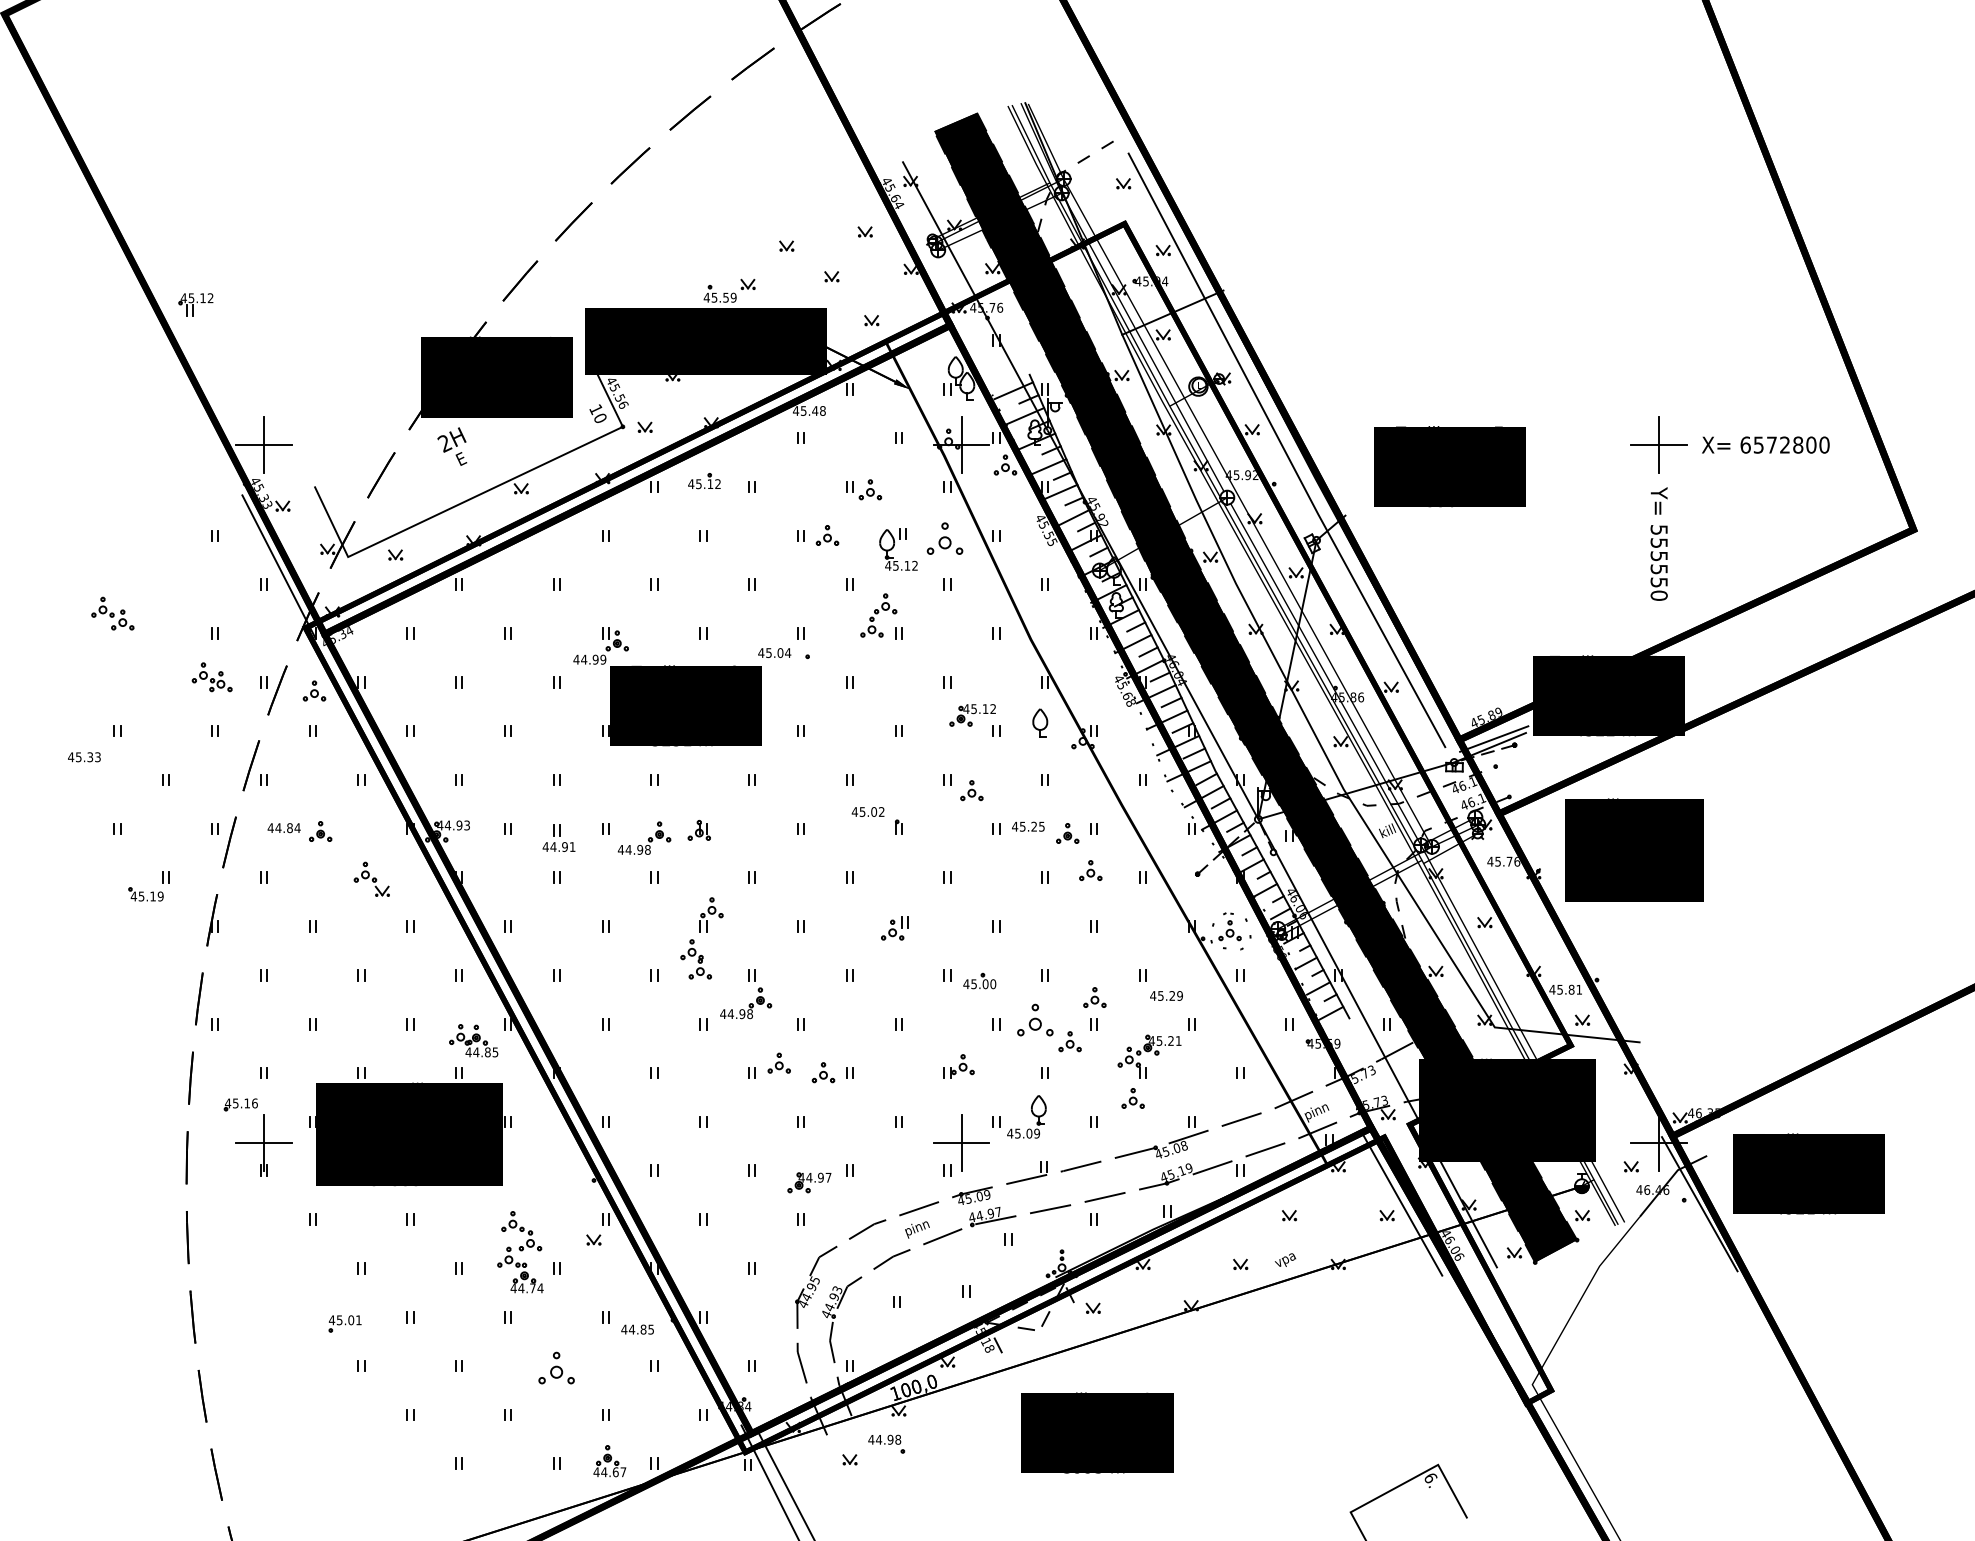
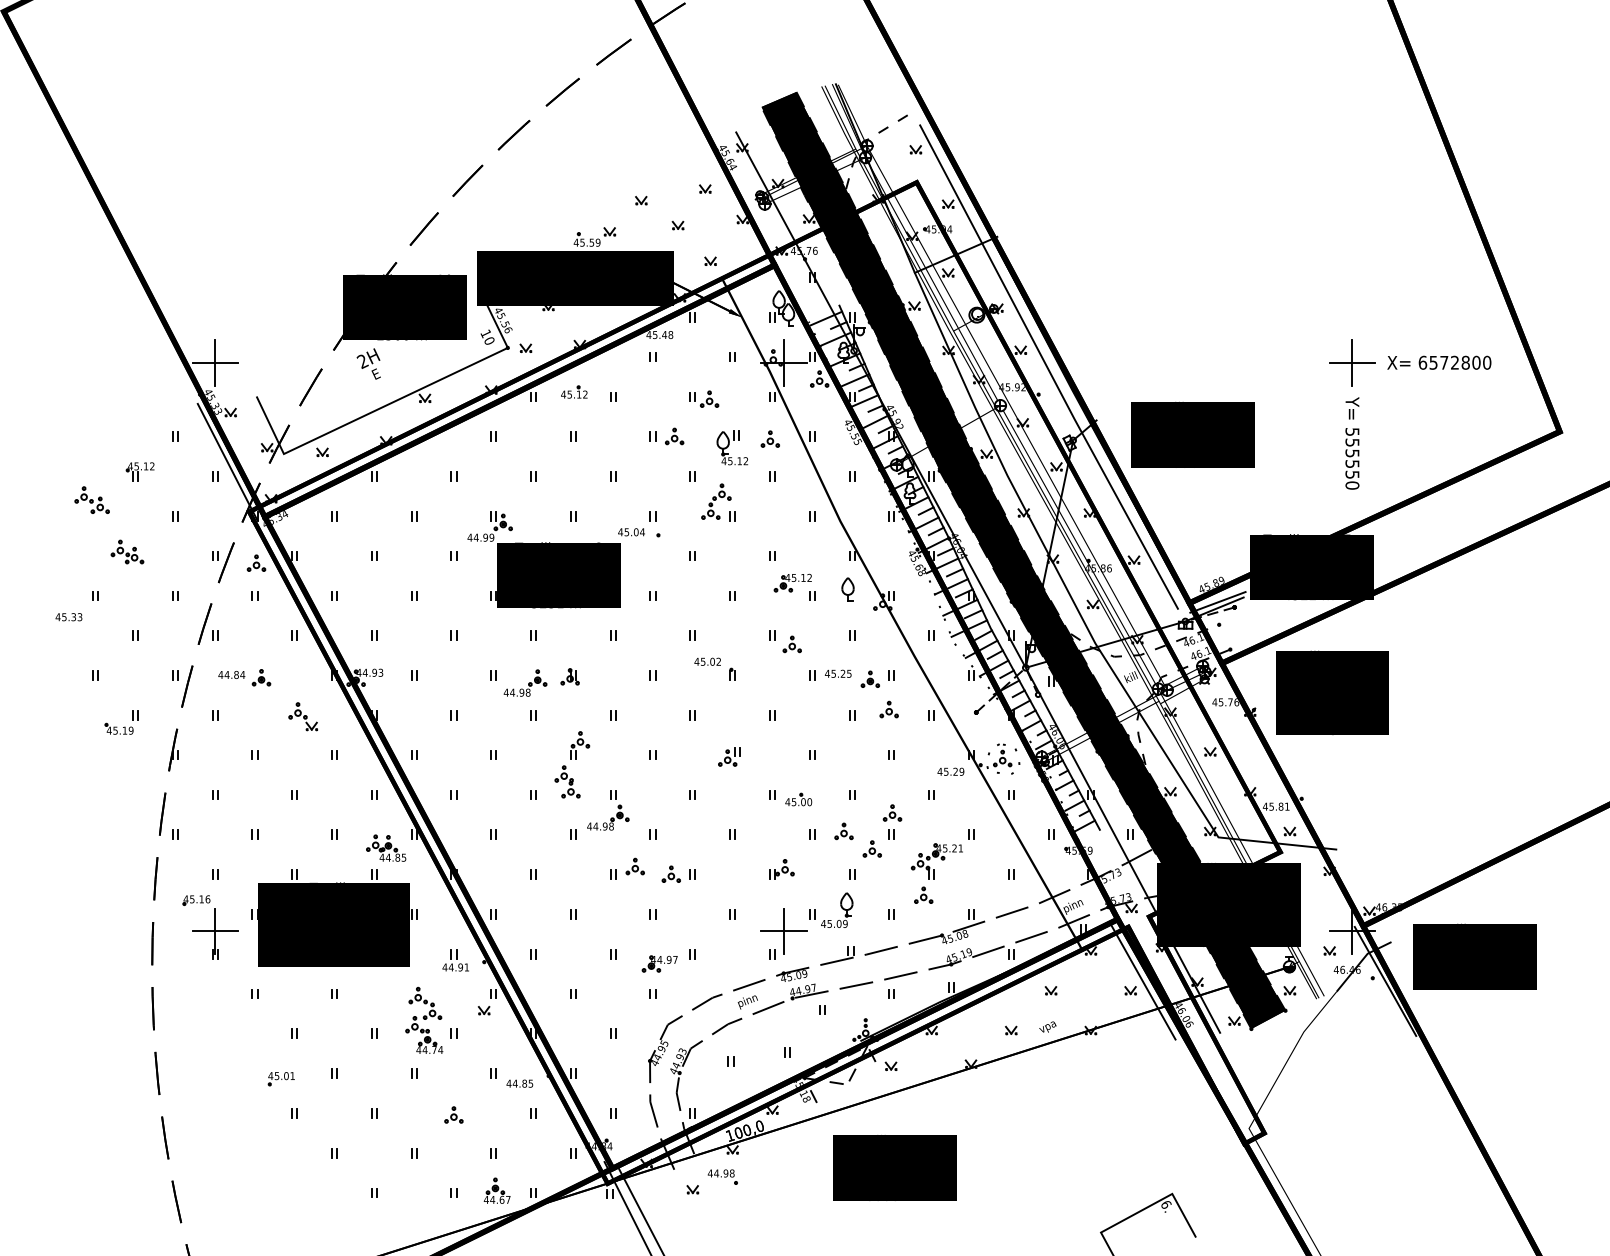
part: (195, 304) -> (139, 471), moved
text: (1449, 466) -> (1192, 434), moved
part: (944, 538) -> (769, 438), size x0.62
part: (211, 677) -> (126, 552), moved
part: (558, 837) -> (455, 959), moved
text: (1166, 995) -> (950, 771), moved
part: (1035, 1019) -> (844, 830), size x0.62
part: (556, 1367) -> (453, 1114), size x0.62

